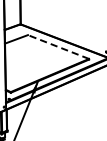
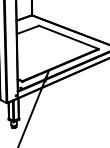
line: (58, 47) -> (68, 37), dashed -> solid

